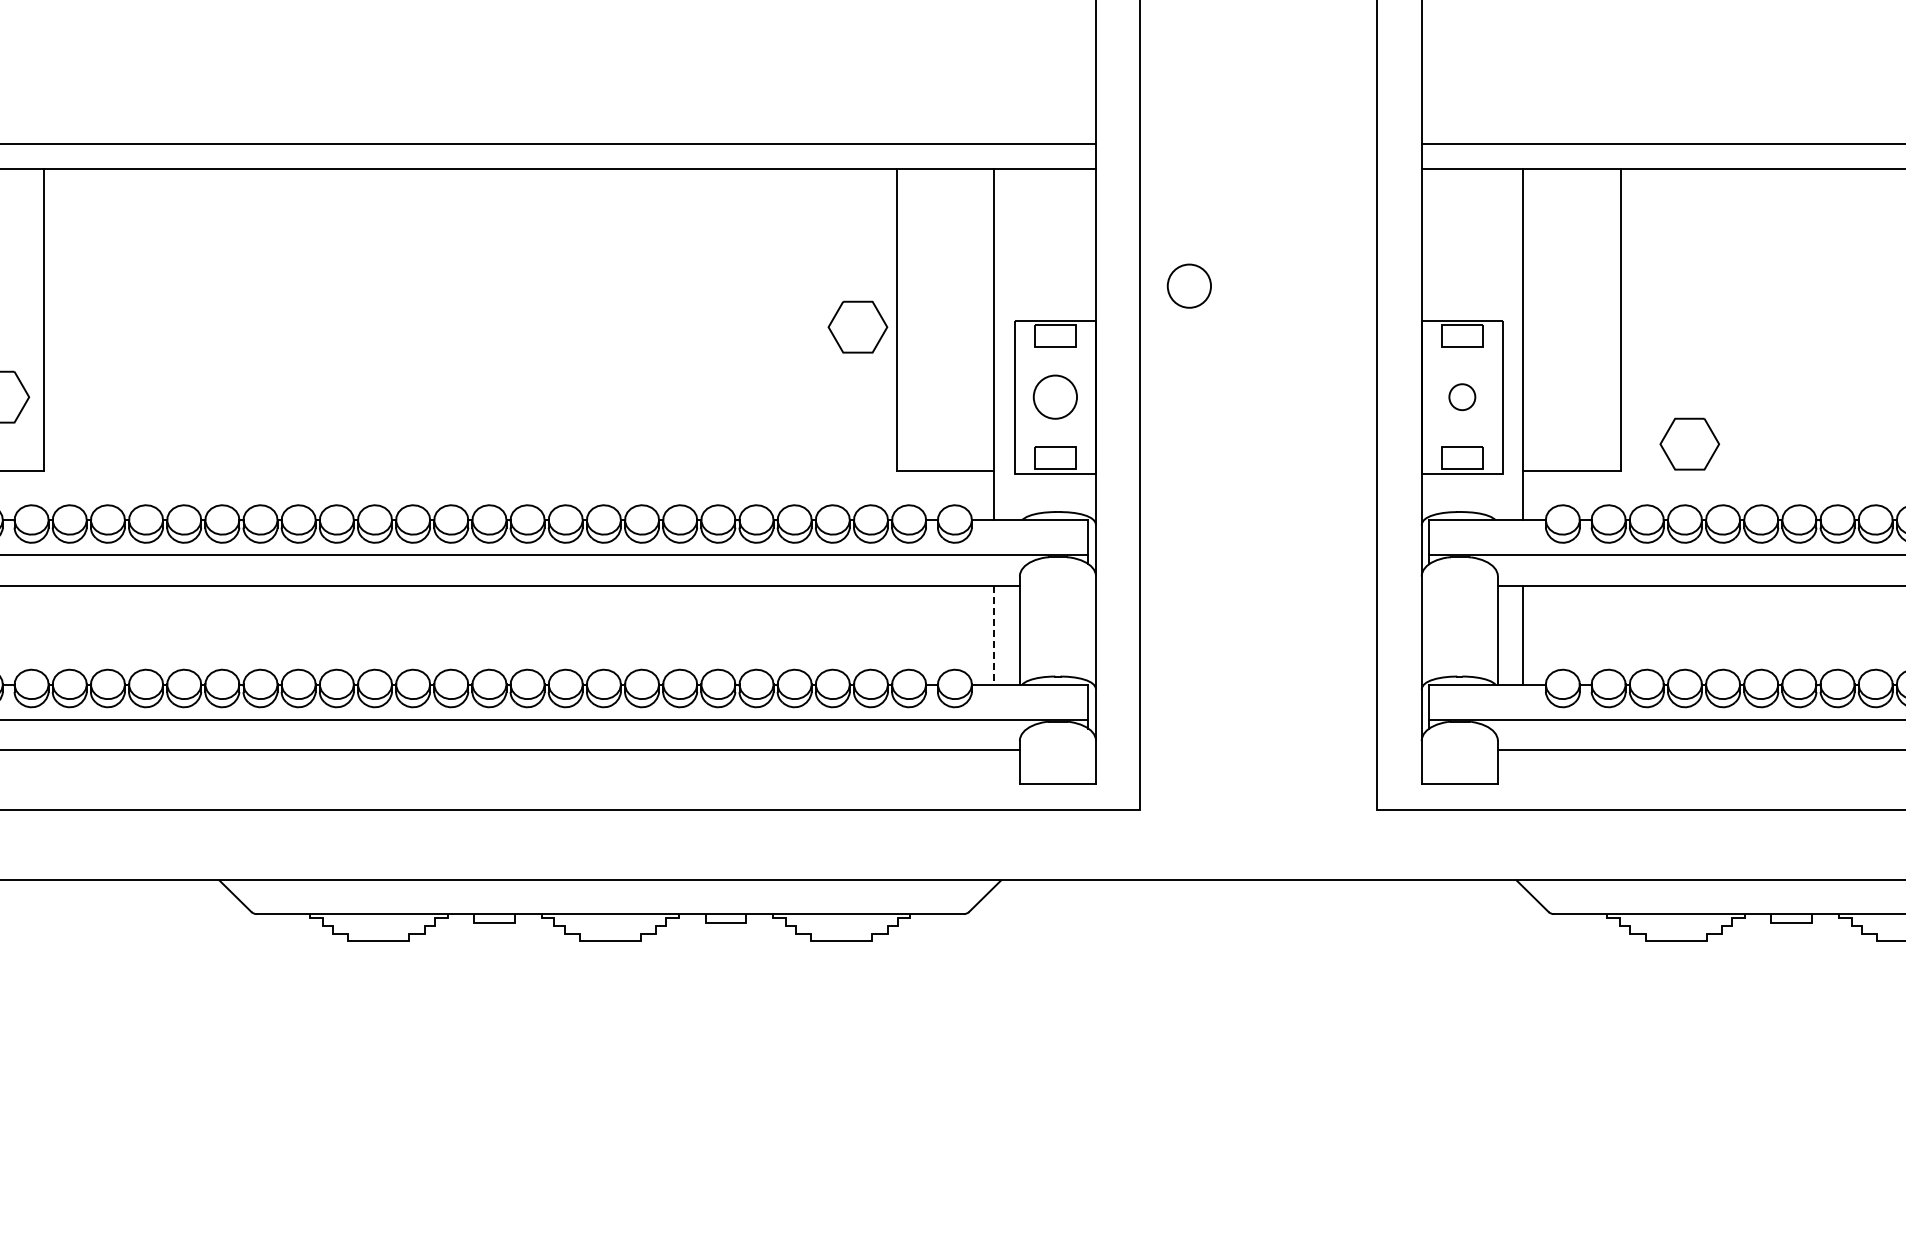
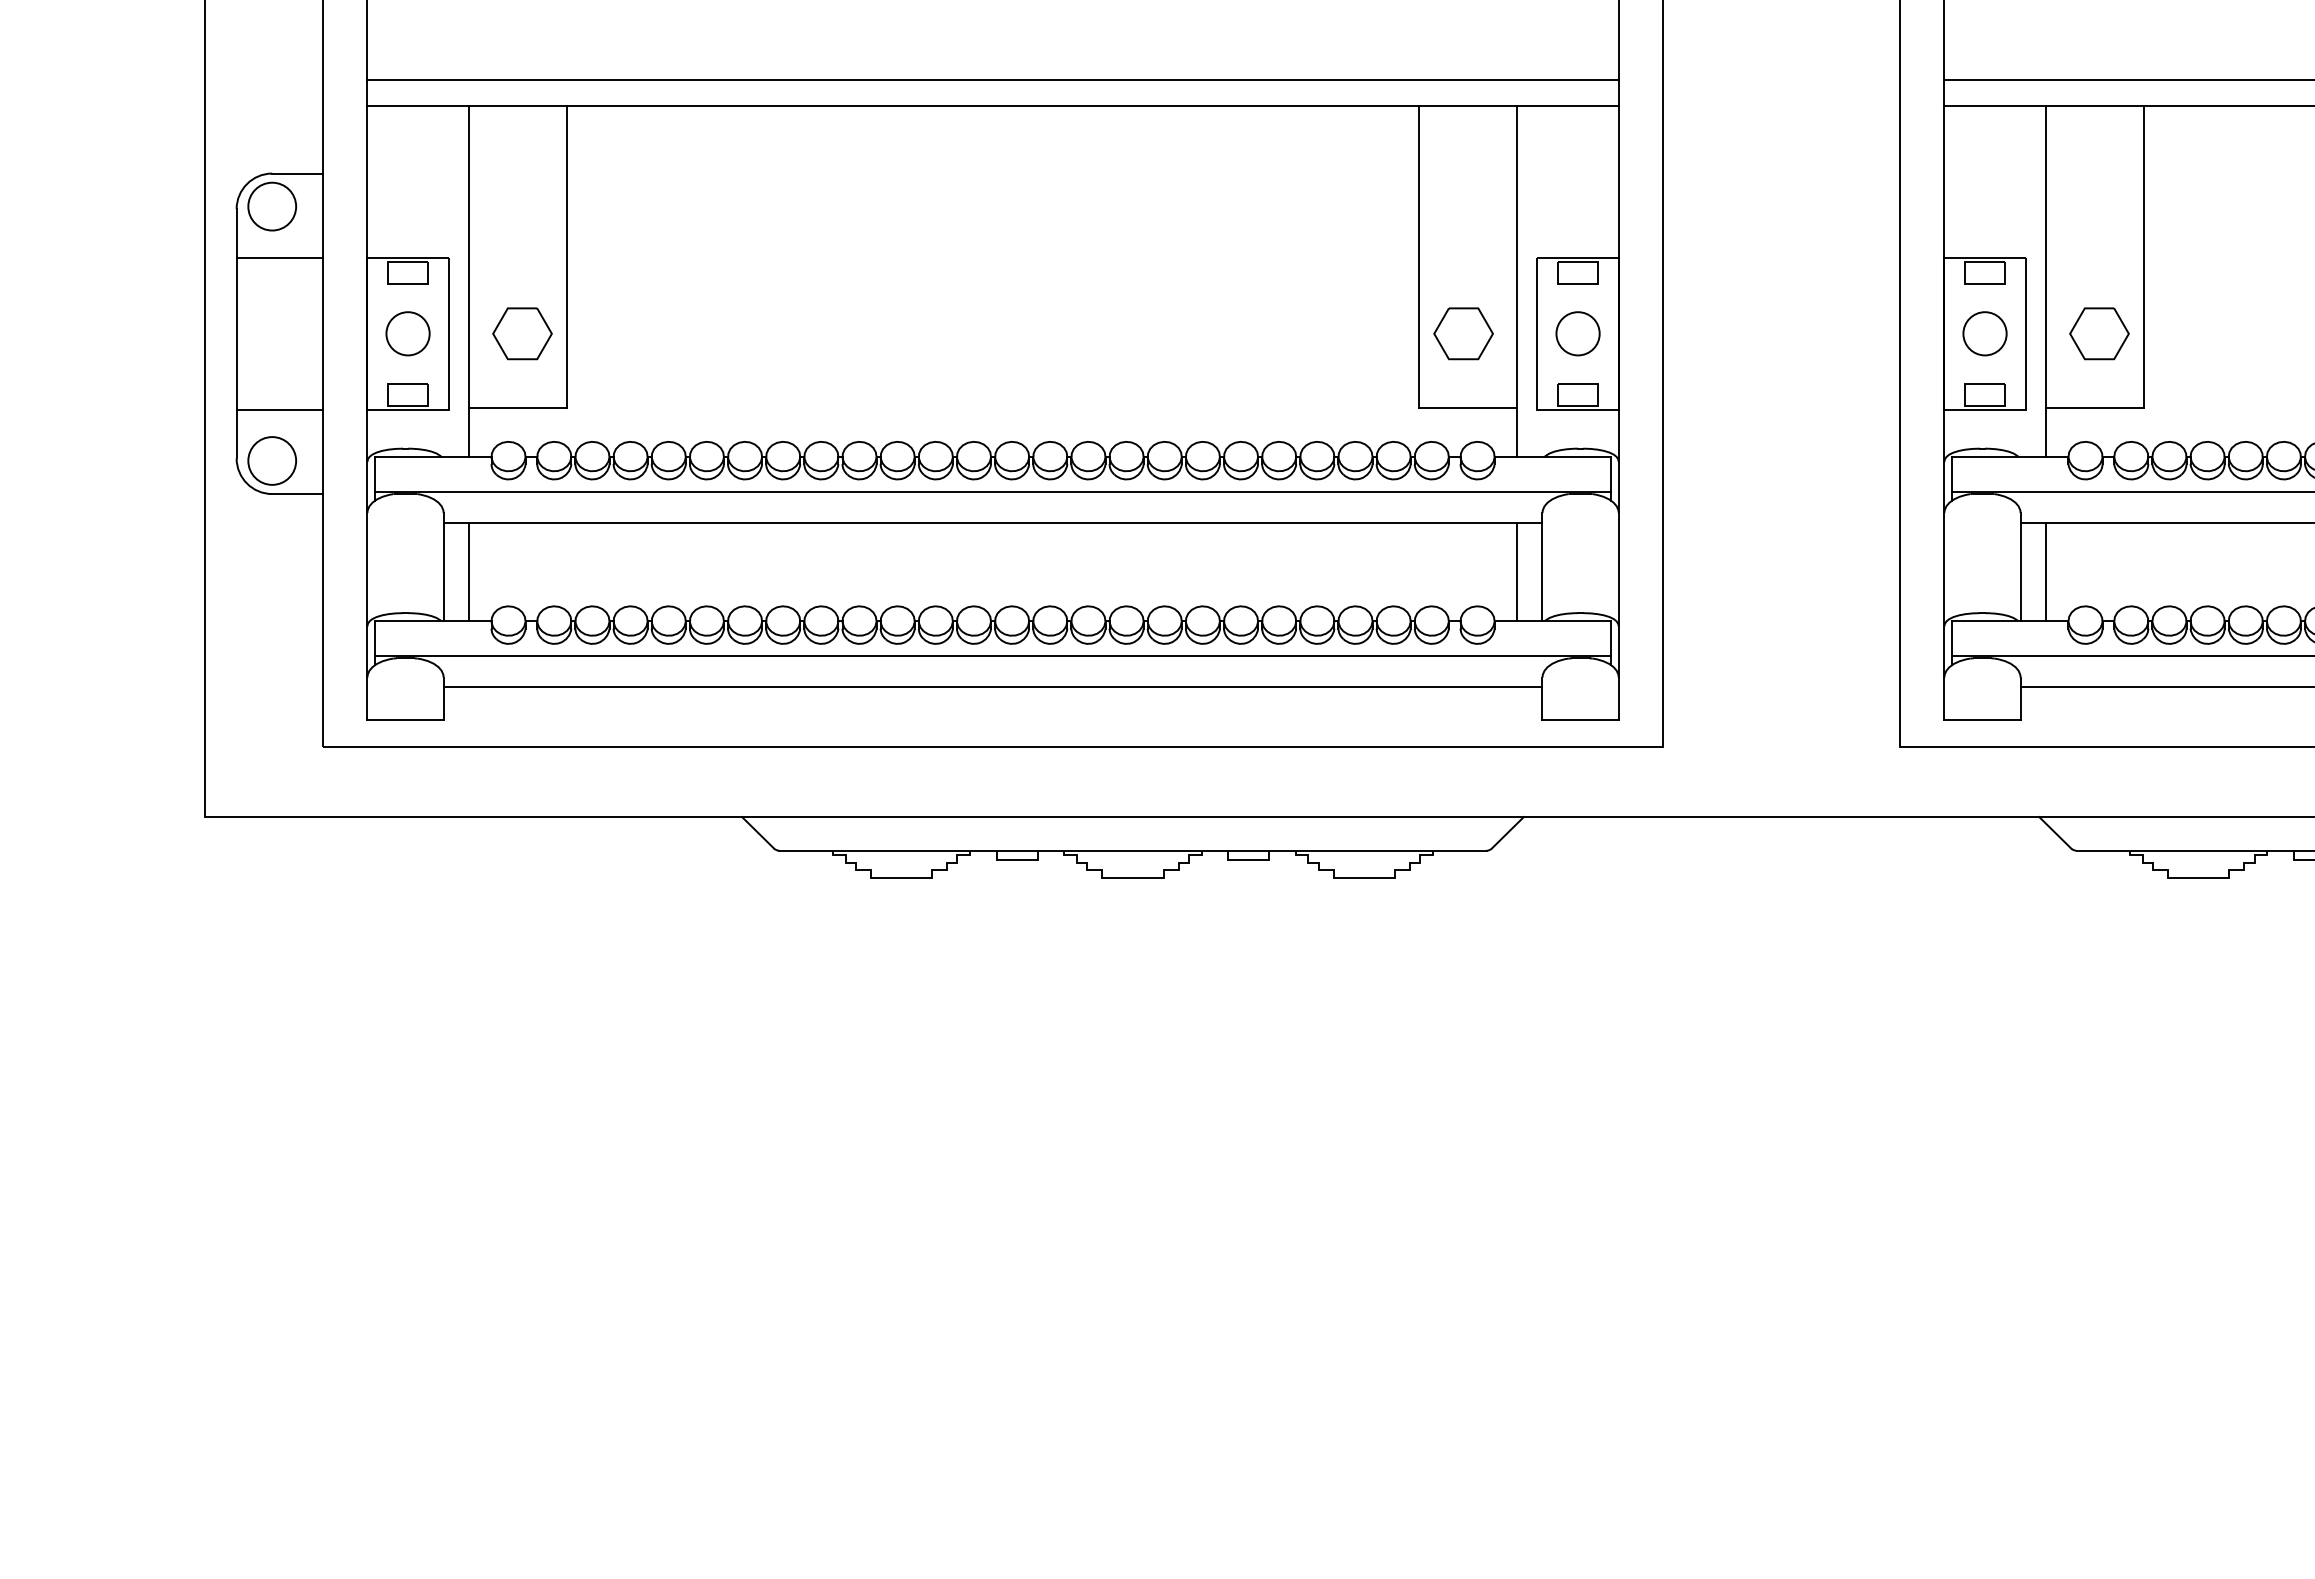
circle: (1188, 285) -> (1711, 222), removed
part: (857, 326) -> (1463, 333), moved
circle: (1461, 396) -> (1984, 333), size x1.67
part: (1689, 443) -> (2099, 333), moved
line: (994, 635) -> (1517, 572), dashed -> solid

